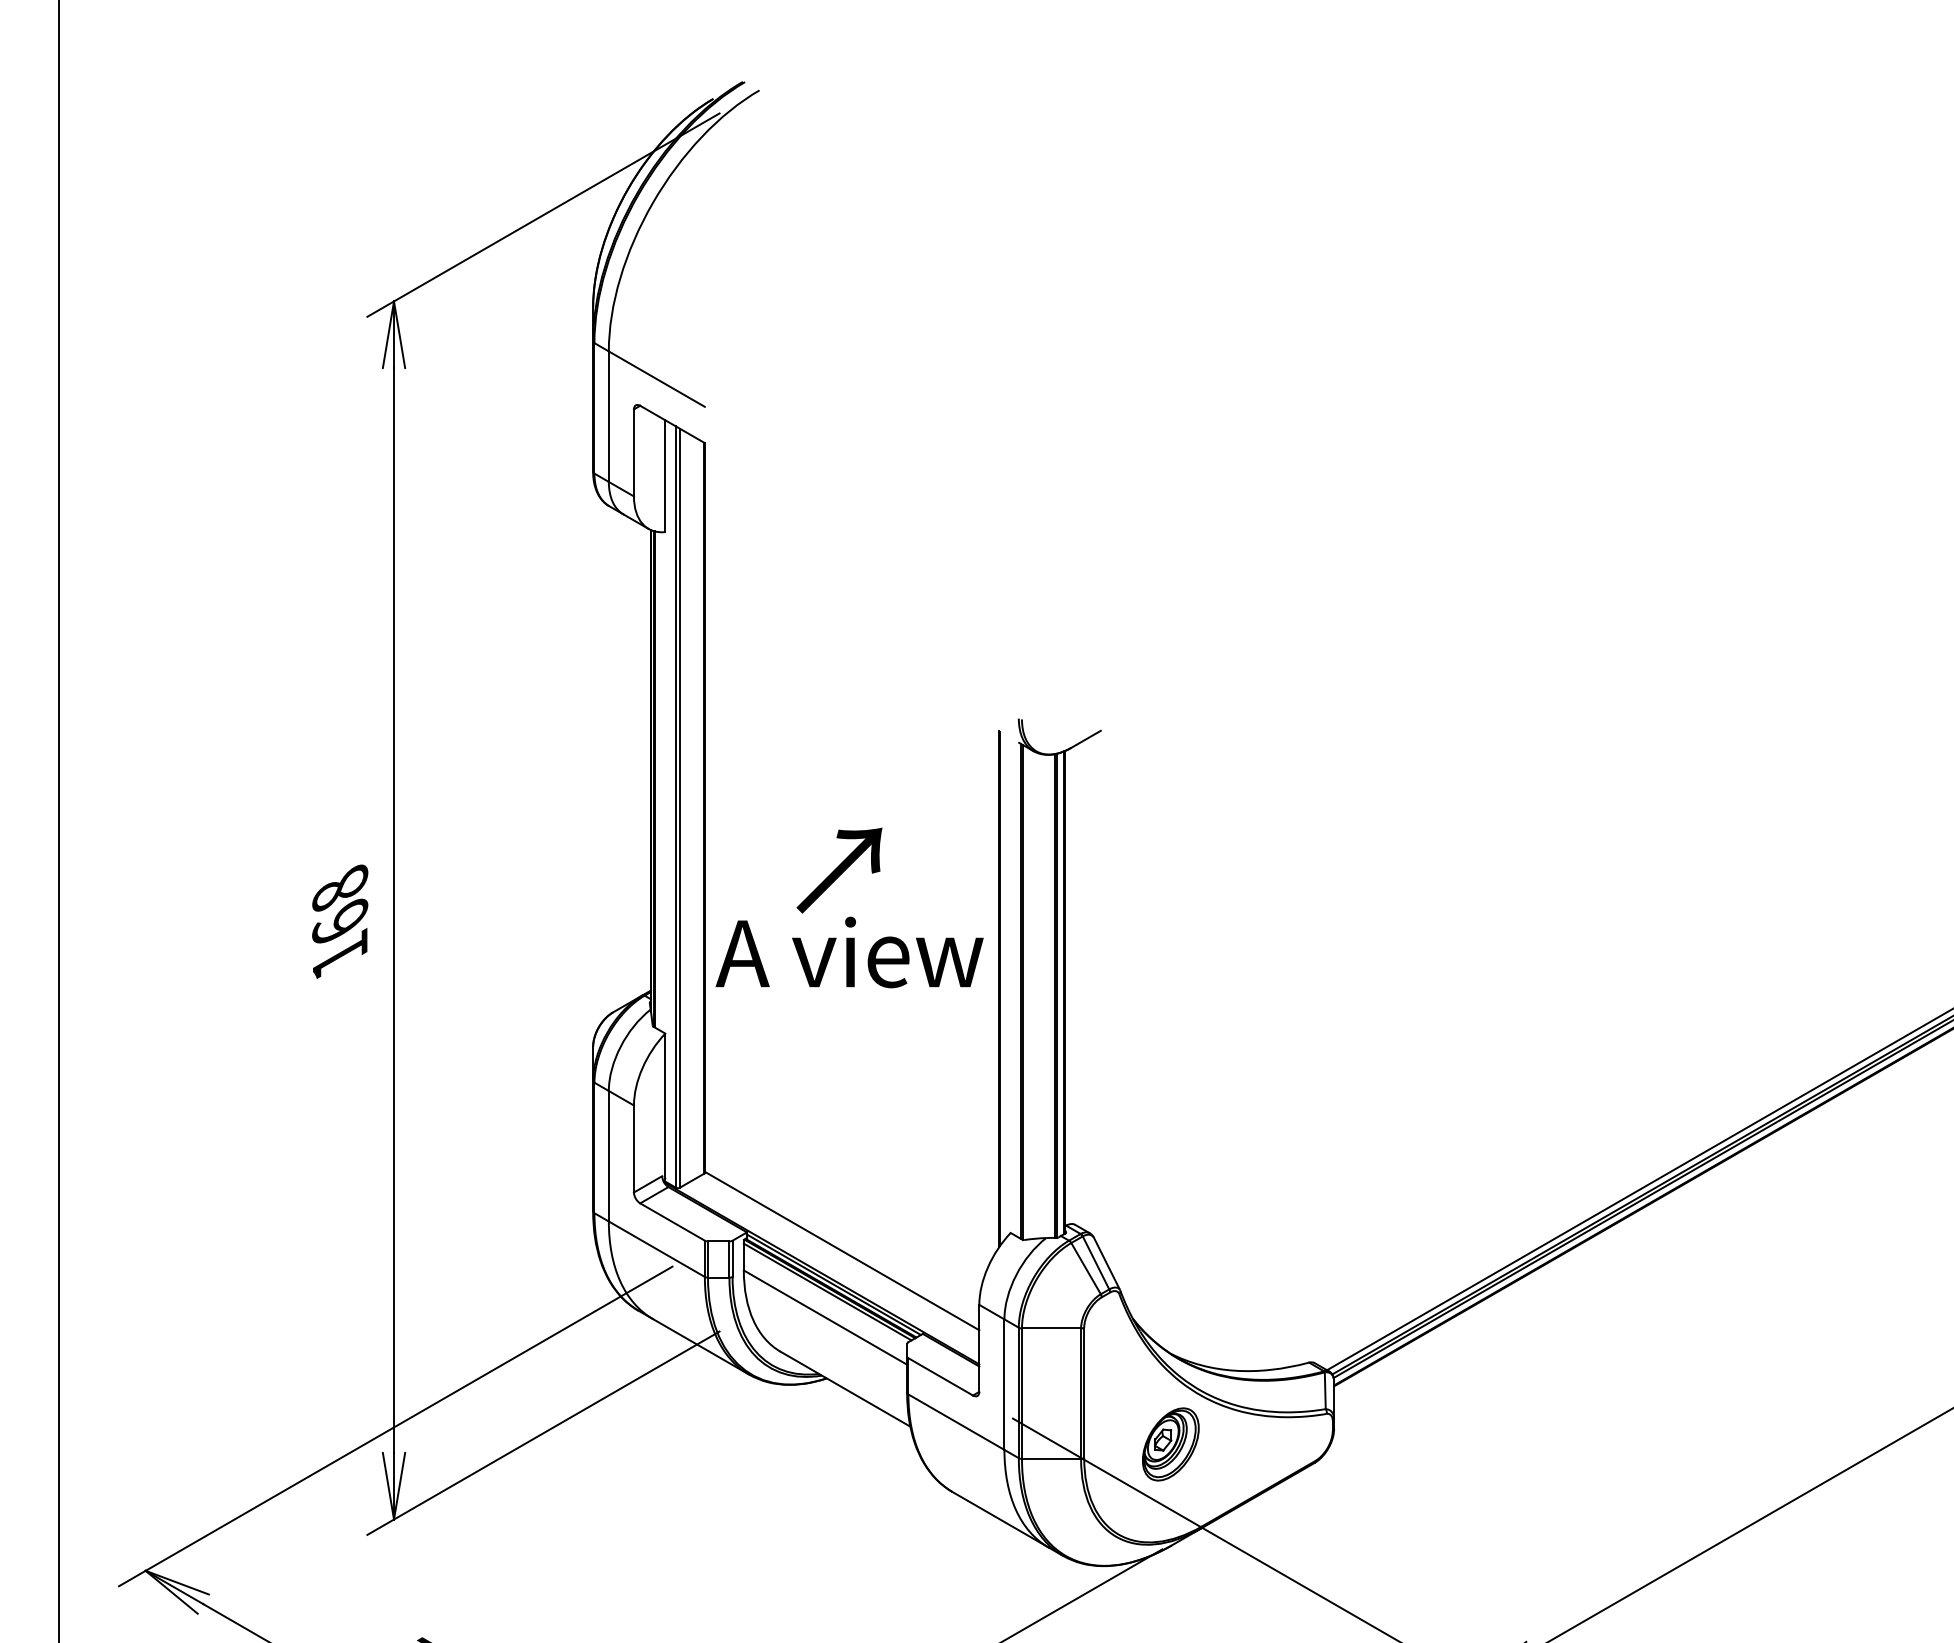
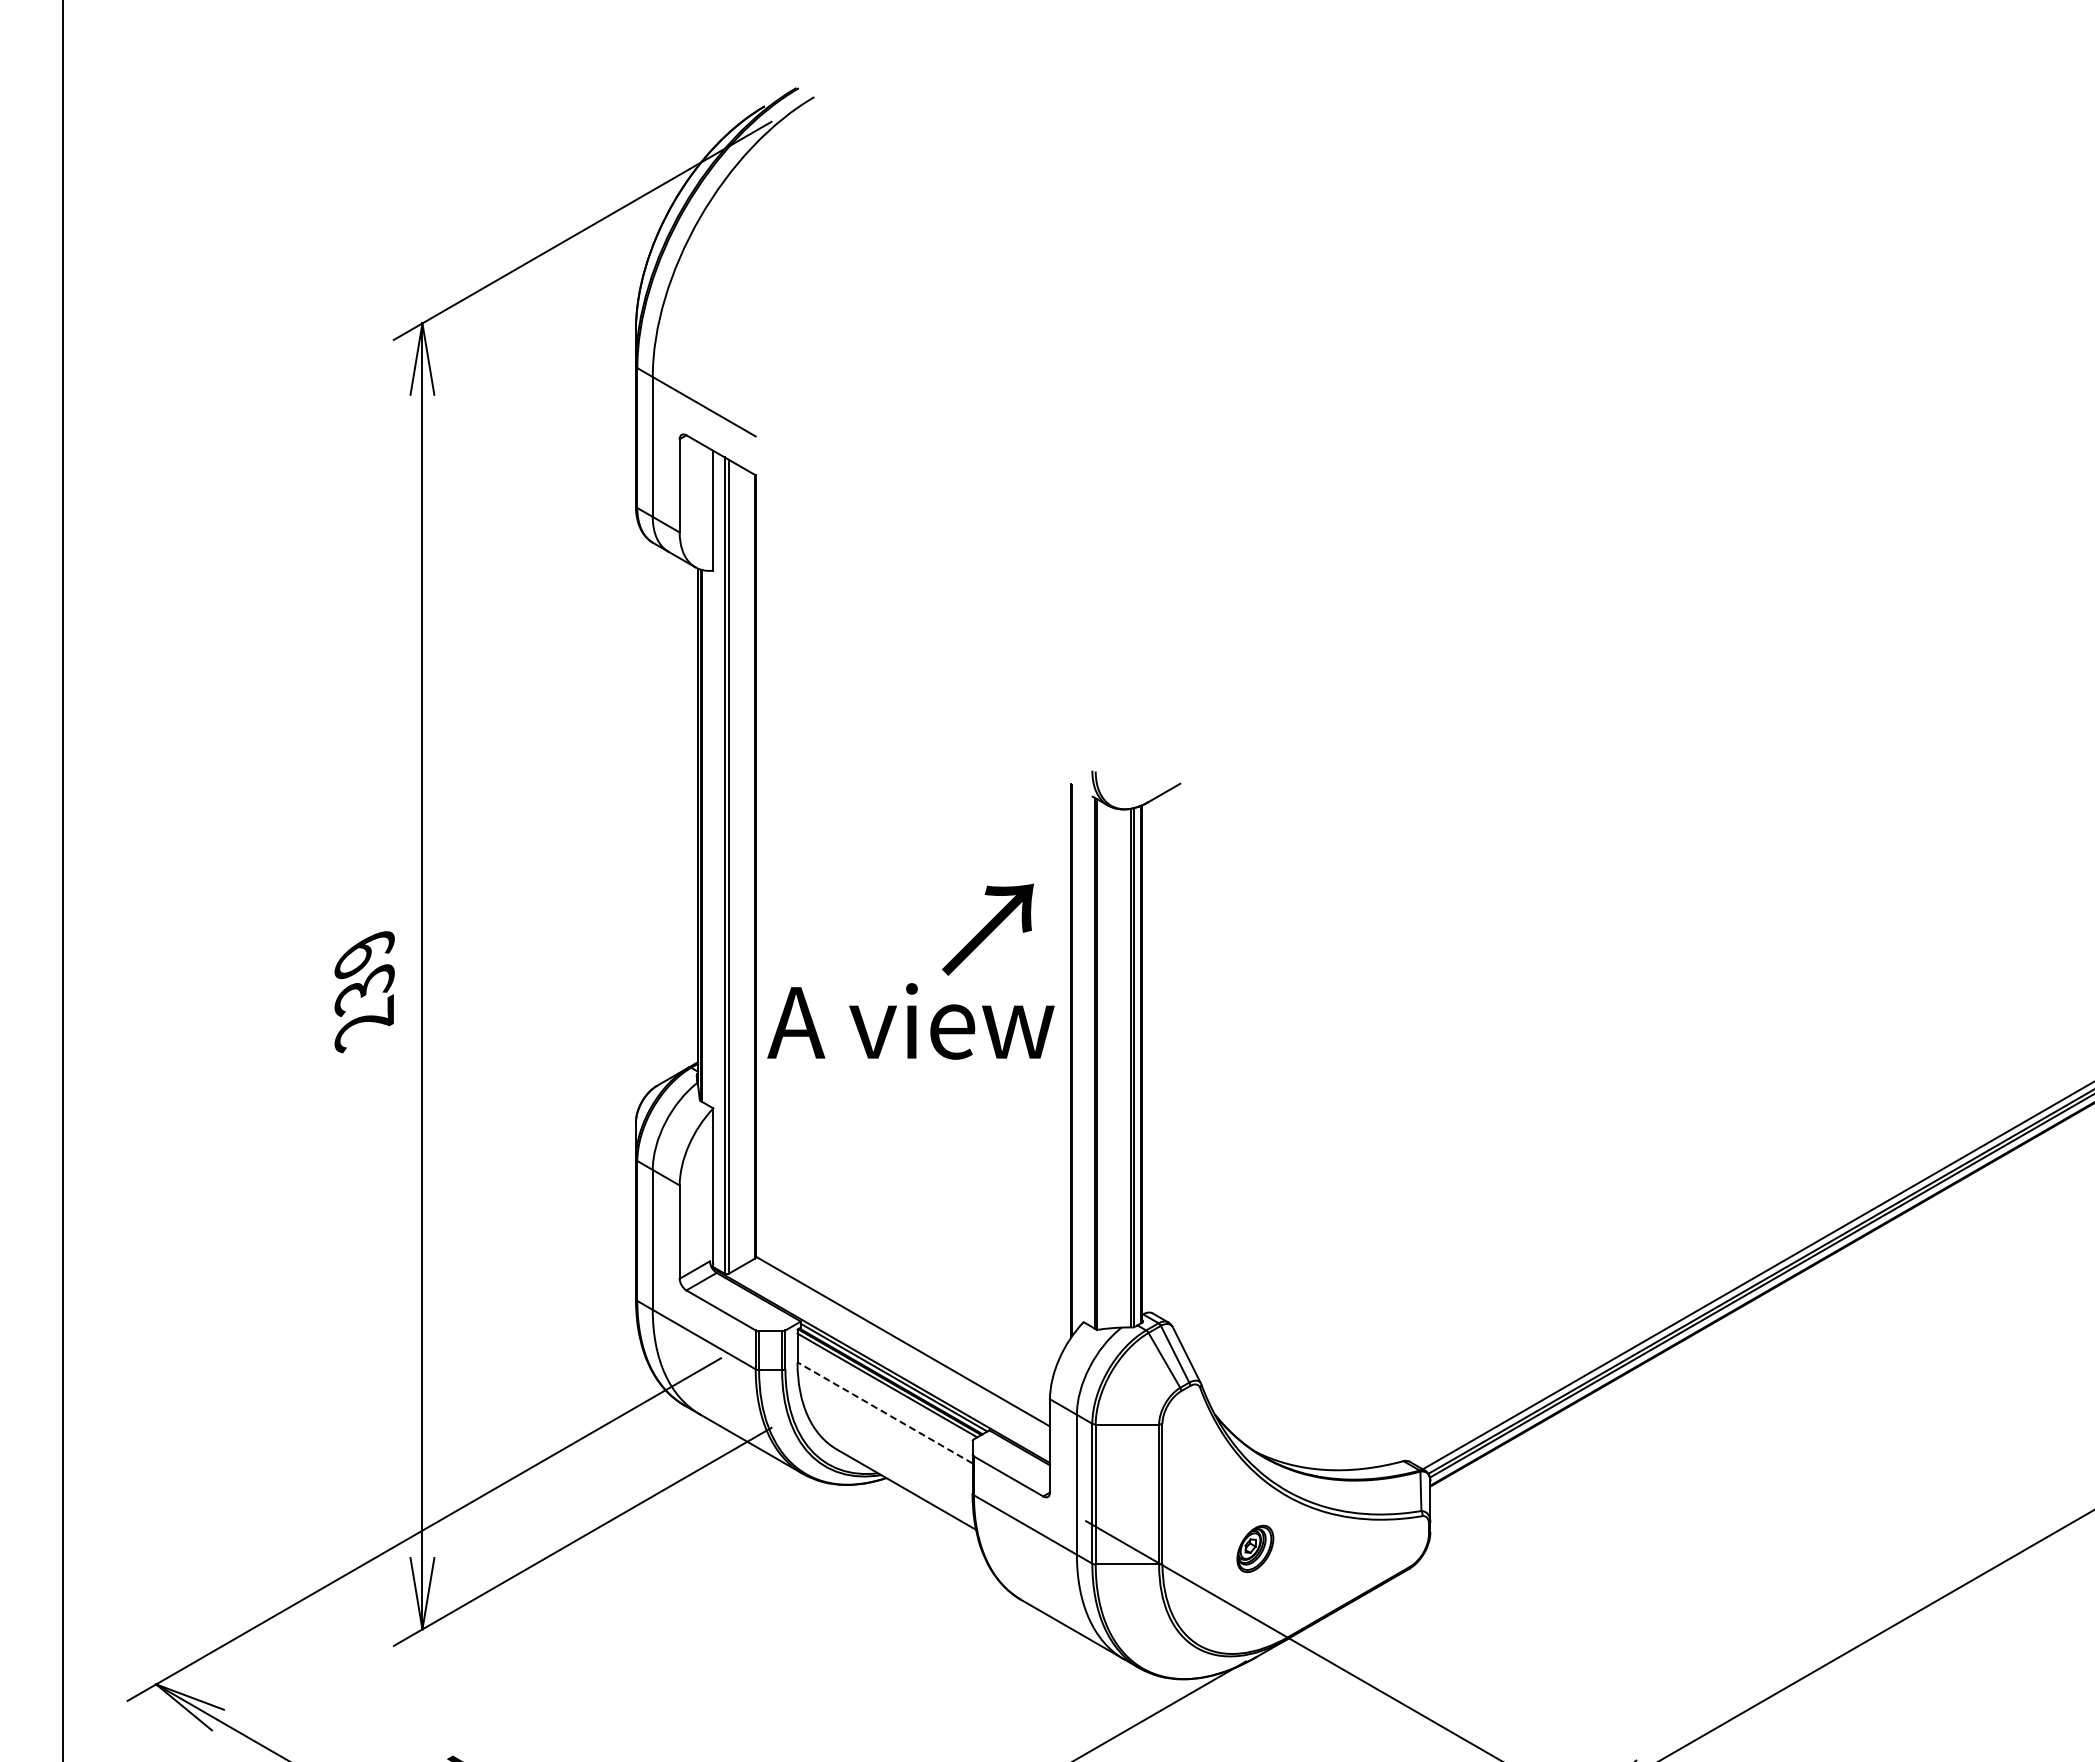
text: (838, 870) -> (987, 929), moved
text: (339, 923) -> (364, 990), 168 -> 239
line: (824, 1317) -> (884, 1412), solid -> dashed
part: (1171, 1444) -> (1255, 1548), size x0.6

